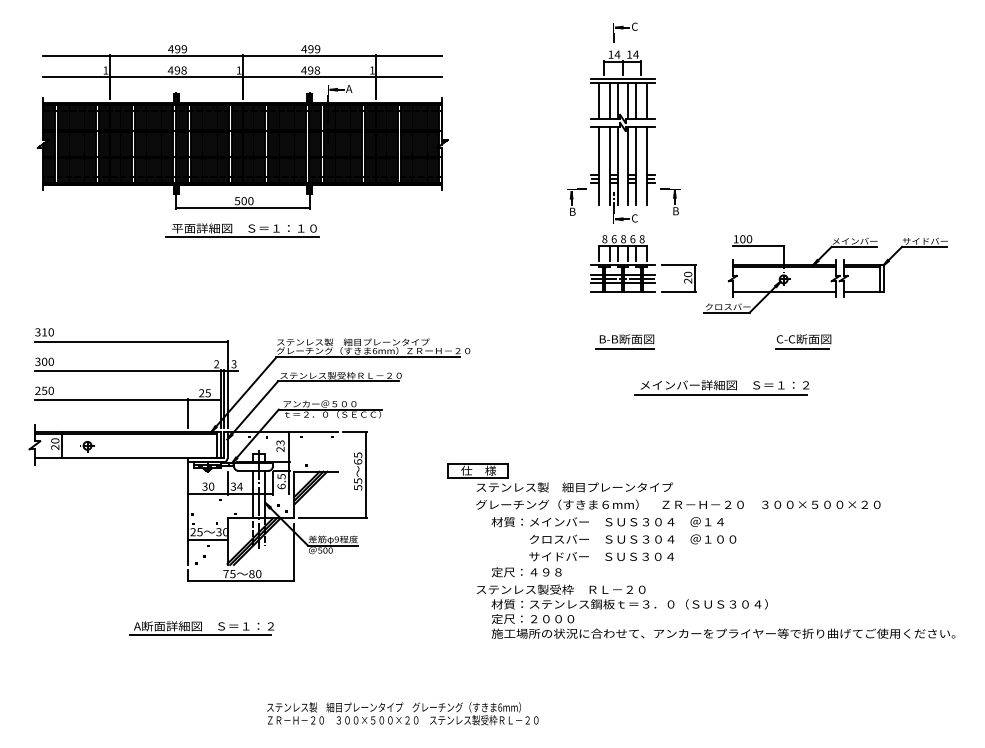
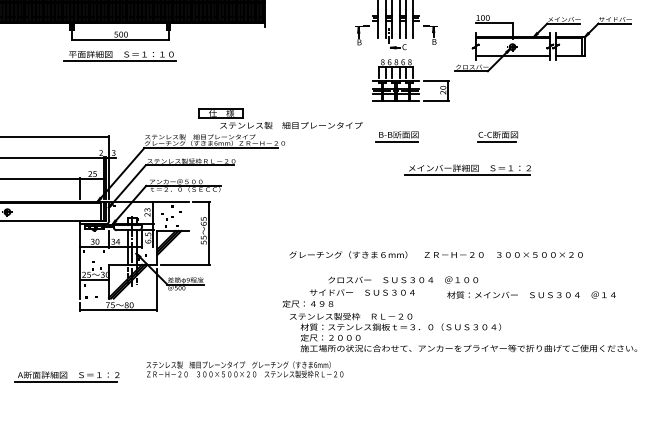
part: (825, 274) -> (542, 43), moved
part: (803, 341) -> (497, 136), moved
part: (564, 482) -> (283, 121), moved
text: (607, 522) -> (531, 295), moved
text: (583, 564) -> (349, 298), moved
part: (201, 628) -> (66, 376), moved
text: (402, 713) -> (244, 369), moved

